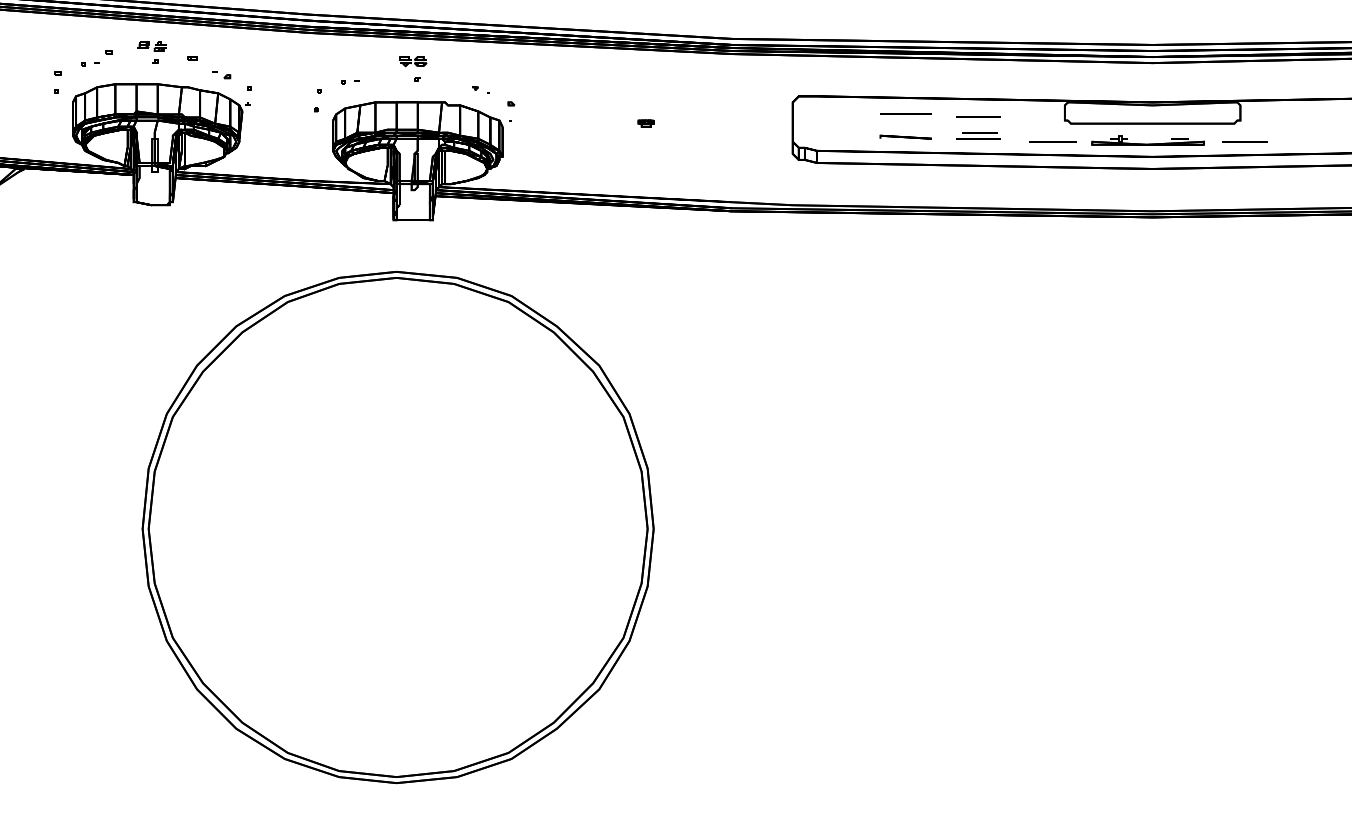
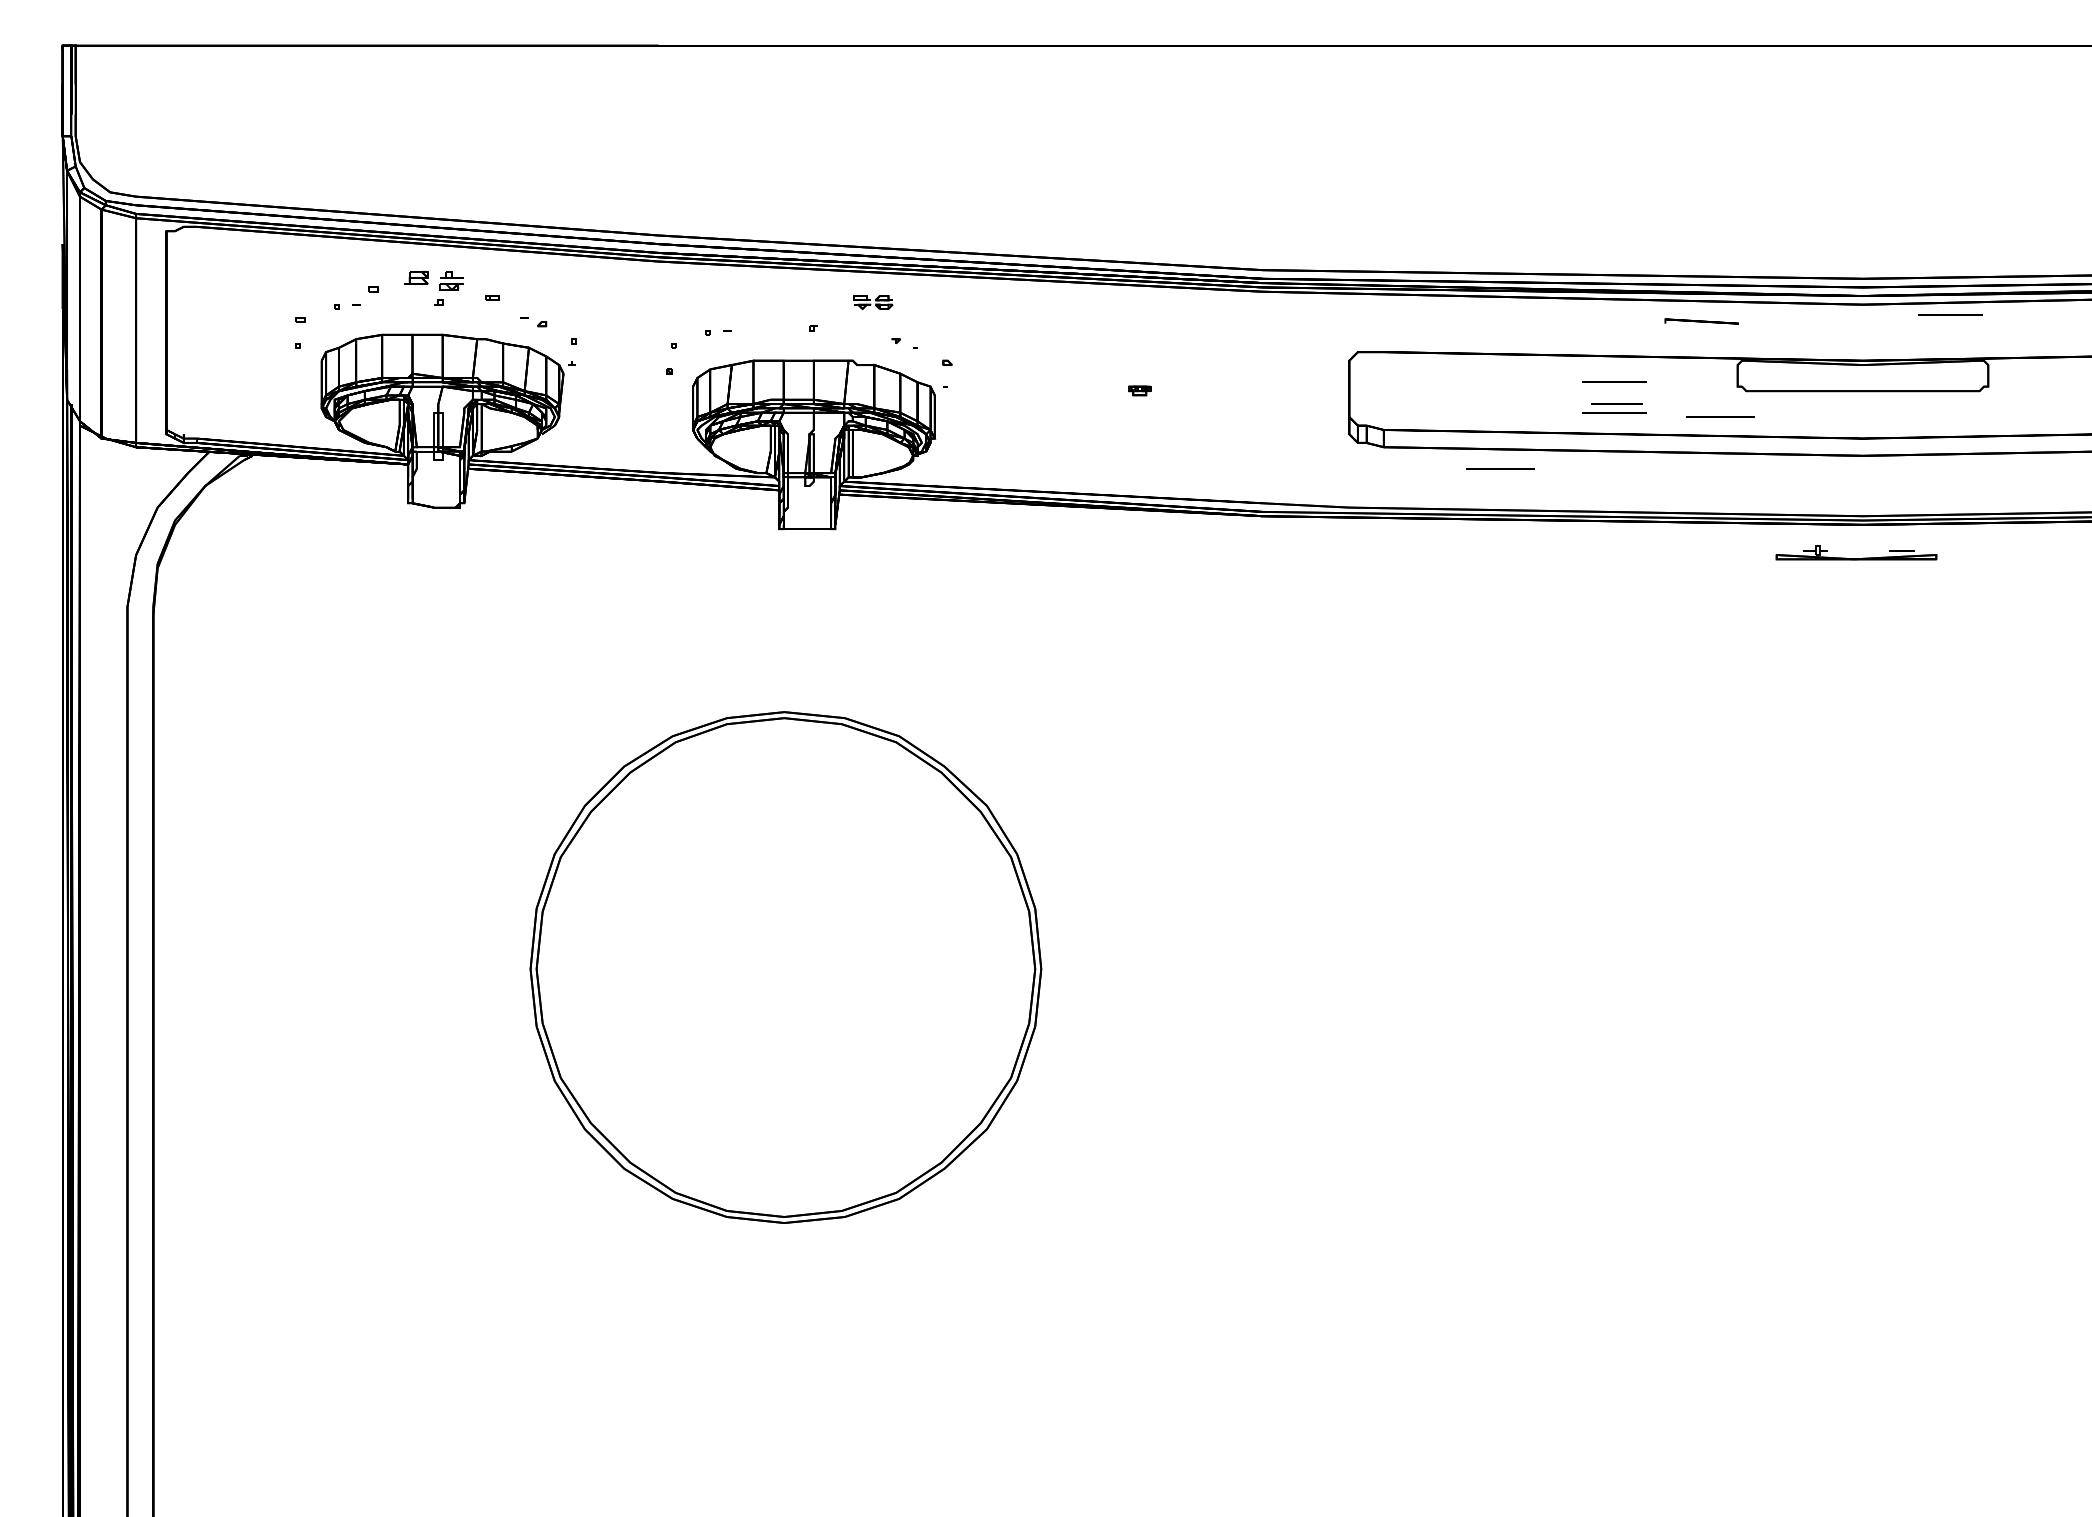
part: (152, 46) -> (434, 280), size x1.4
part: (413, 61) -> (873, 302), moved
line: (905, 114) -> (1510, 377), removed
part: (905, 137) -> (1701, 321), moved
part: (1148, 140) -> (1856, 552), moved
line: (1244, 141) -> (1950, 314), moved
line: (898, 177) -> (1500, 468), added
part: (397, 527) -> (785, 967), size x0.7

